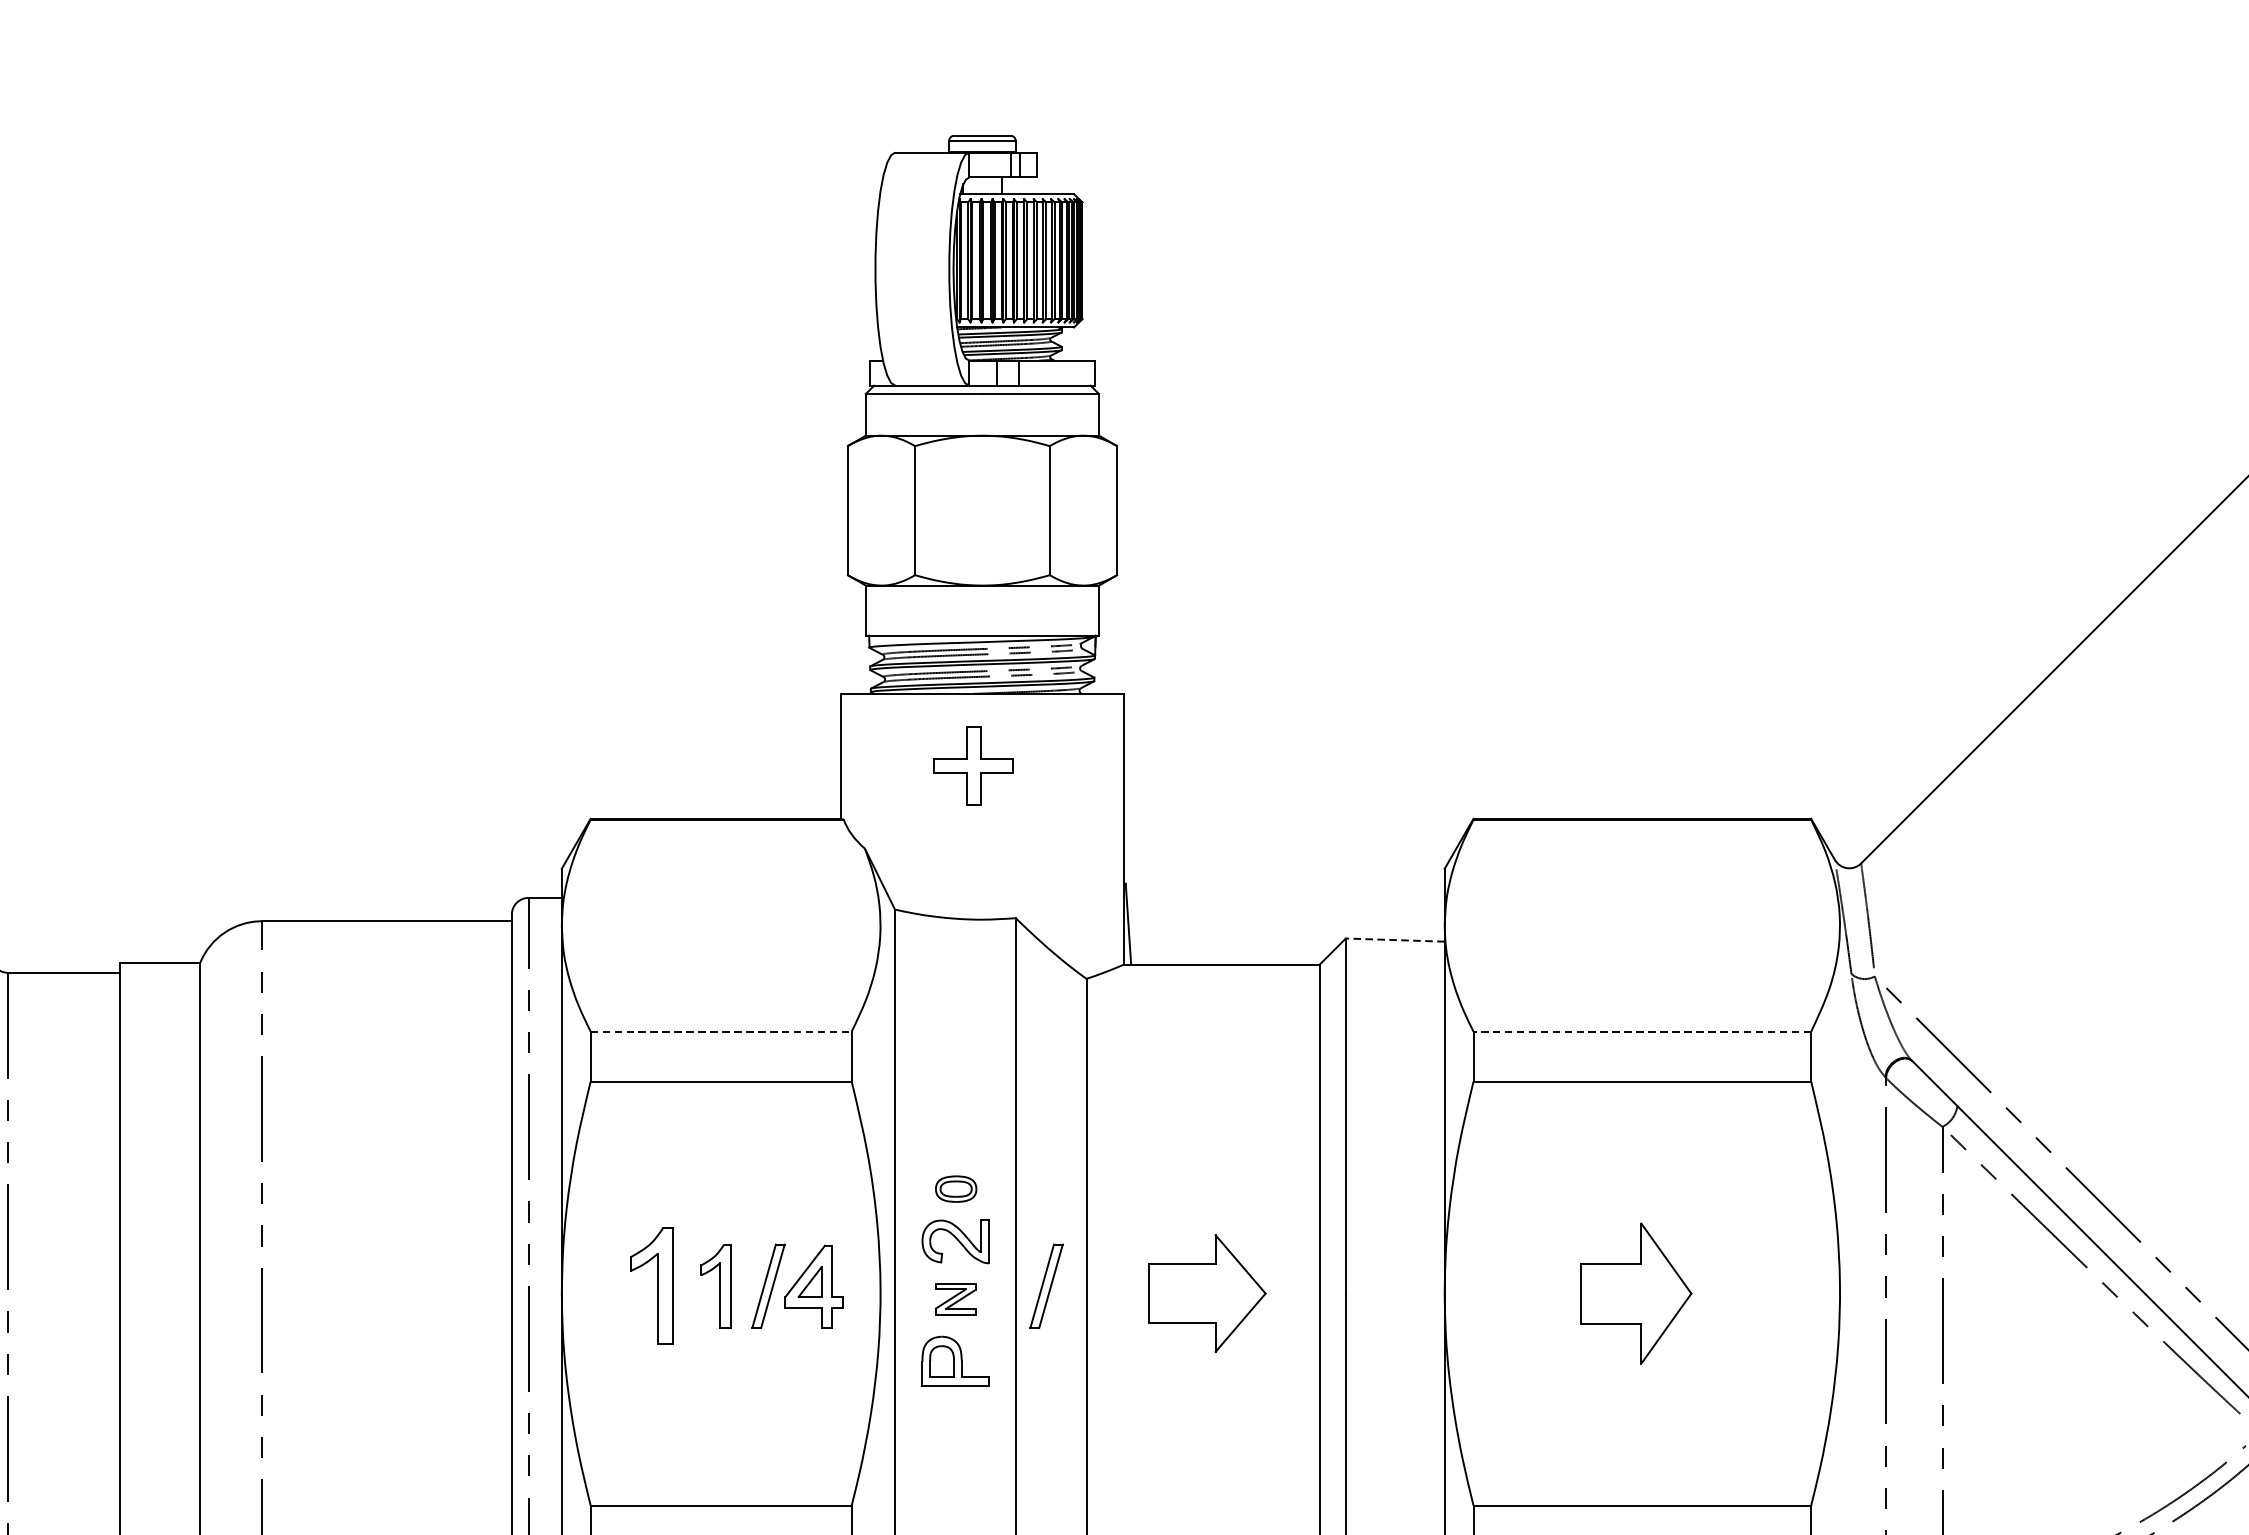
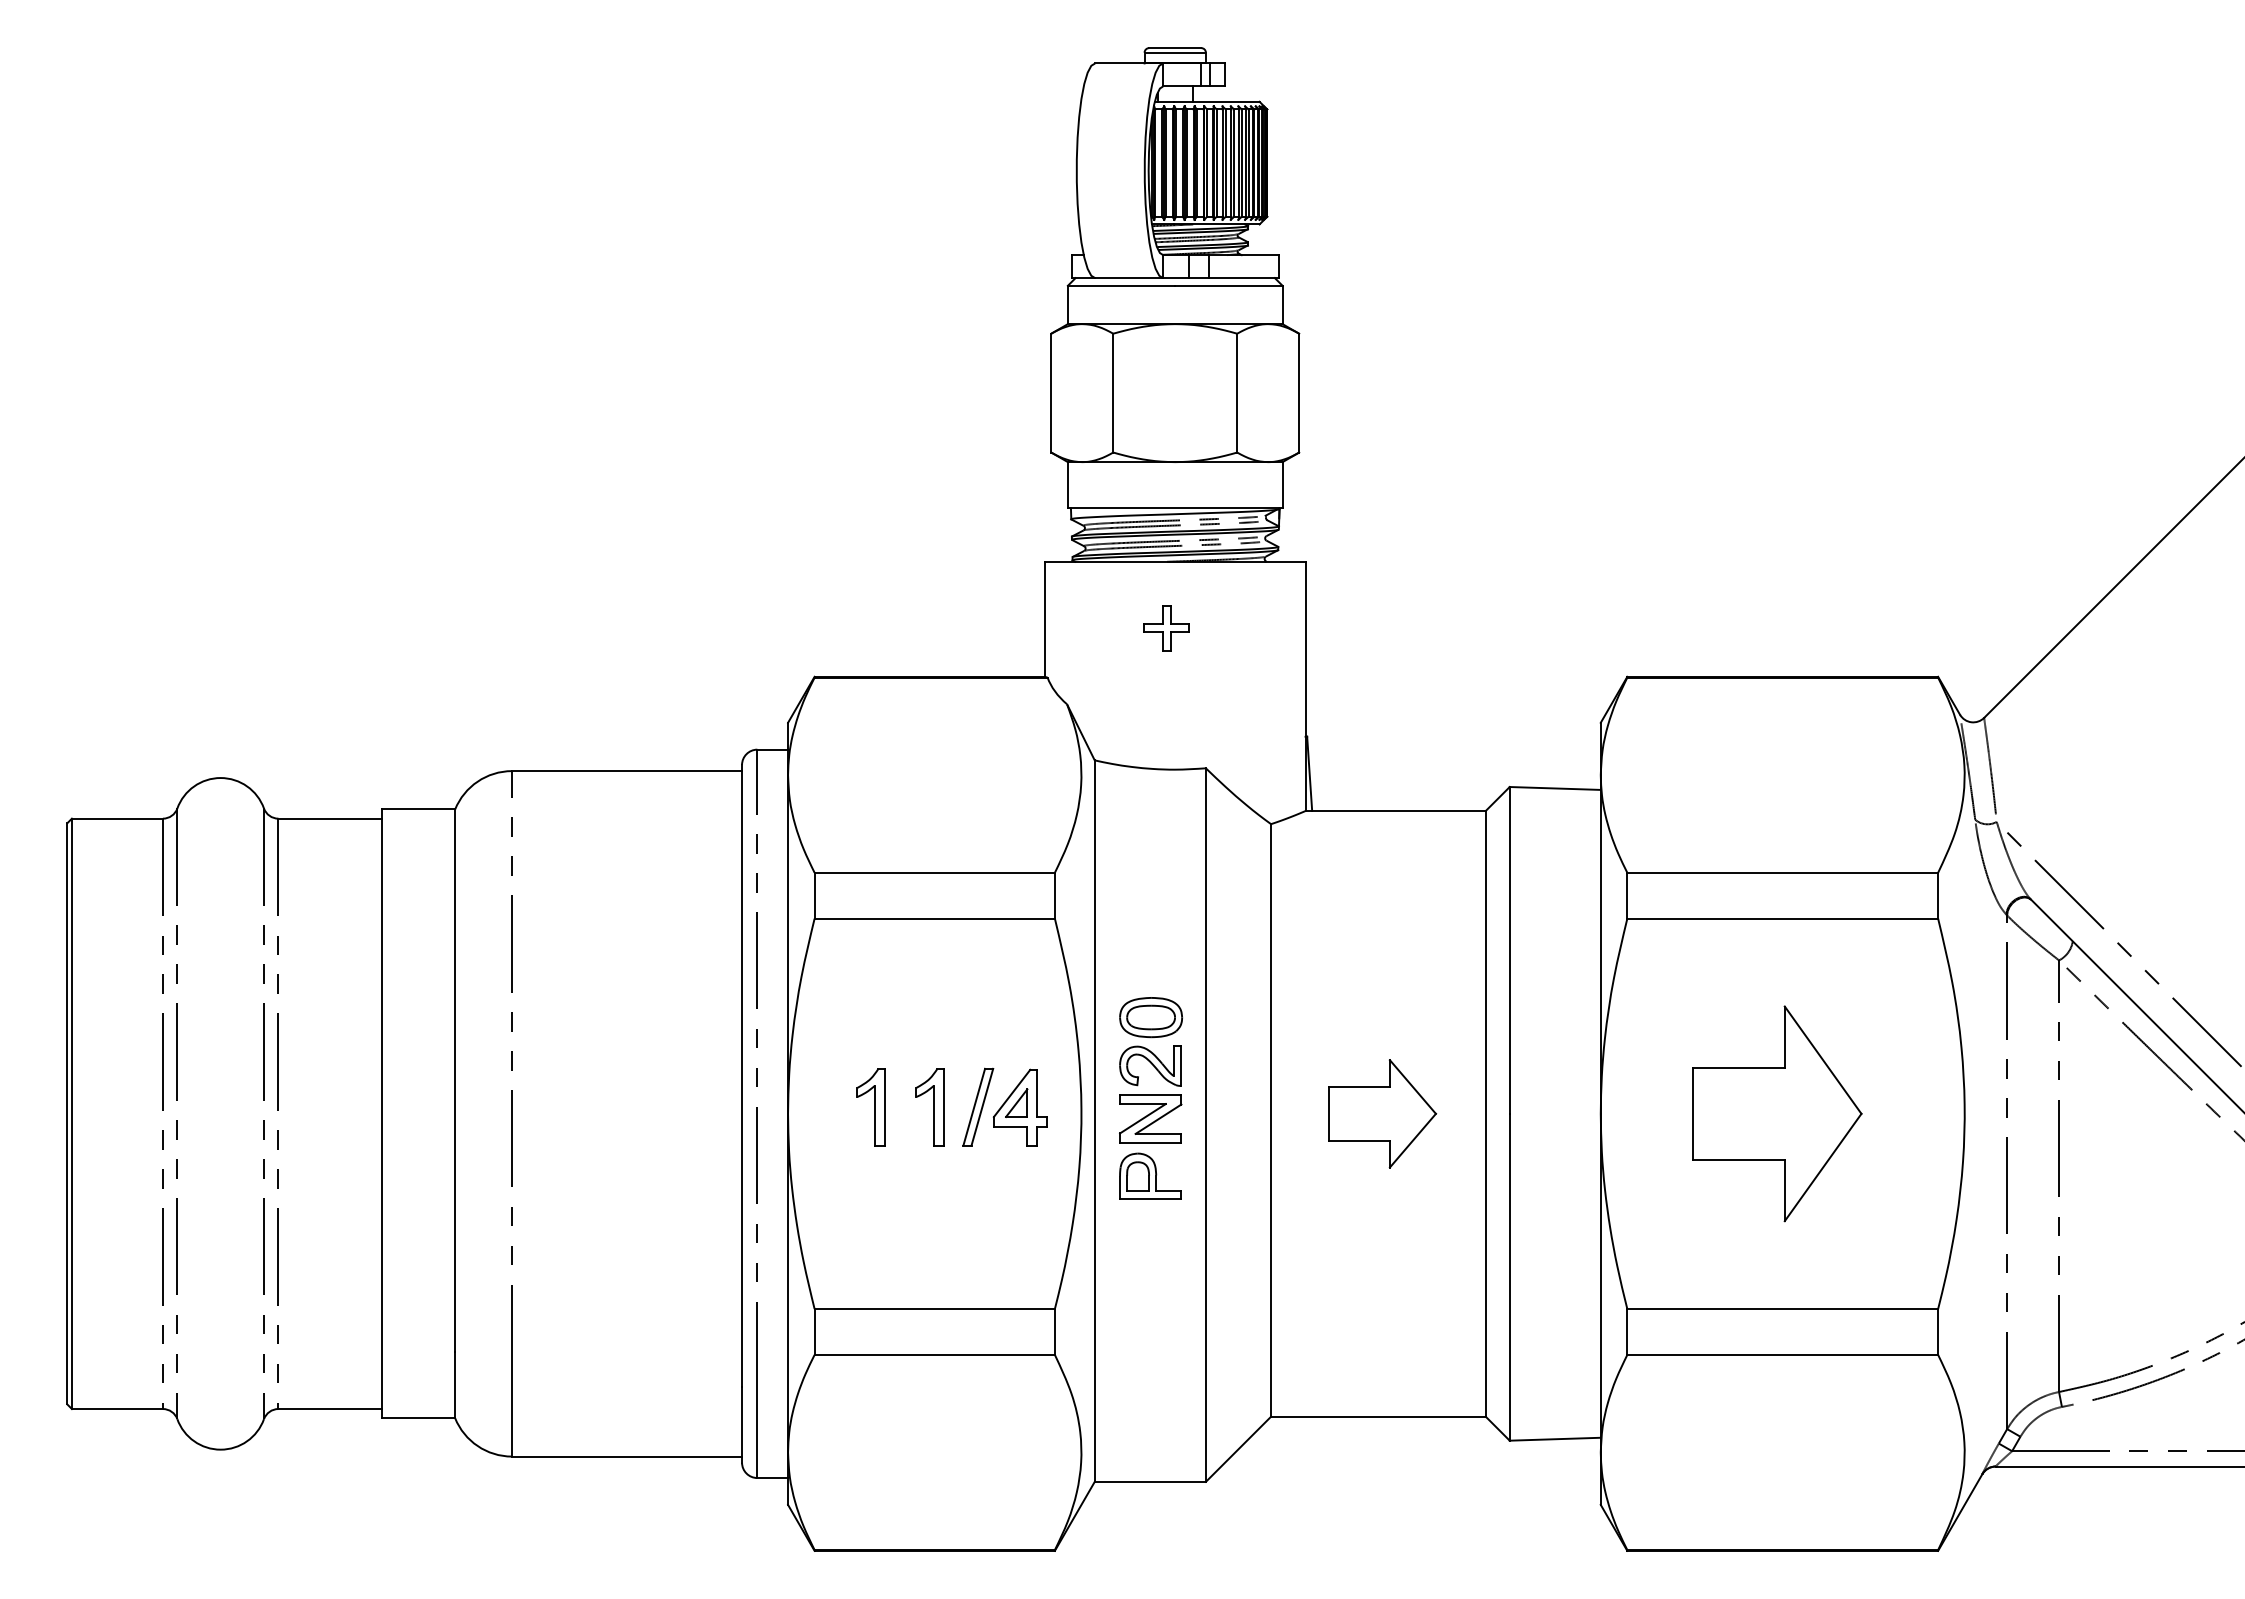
part: (972, 766) -> (1166, 628), size x0.62
line: (1395, 940) -> (1555, 788), dashed -> solid
line: (722, 1031) -> (935, 872), dashed -> solid
line: (1642, 1031) -> (1782, 872), dashed -> solid
part: (955, 1188) -> (1150, 1017), size x1.67
part: (1046, 1285) -> (1234, 1106), removed
part: (651, 1286) -> (870, 1107), size x0.71
part: (1636, 1293) -> (1777, 1113), size x1.67
part: (955, 1298) -> (1150, 1118), size x1.67

